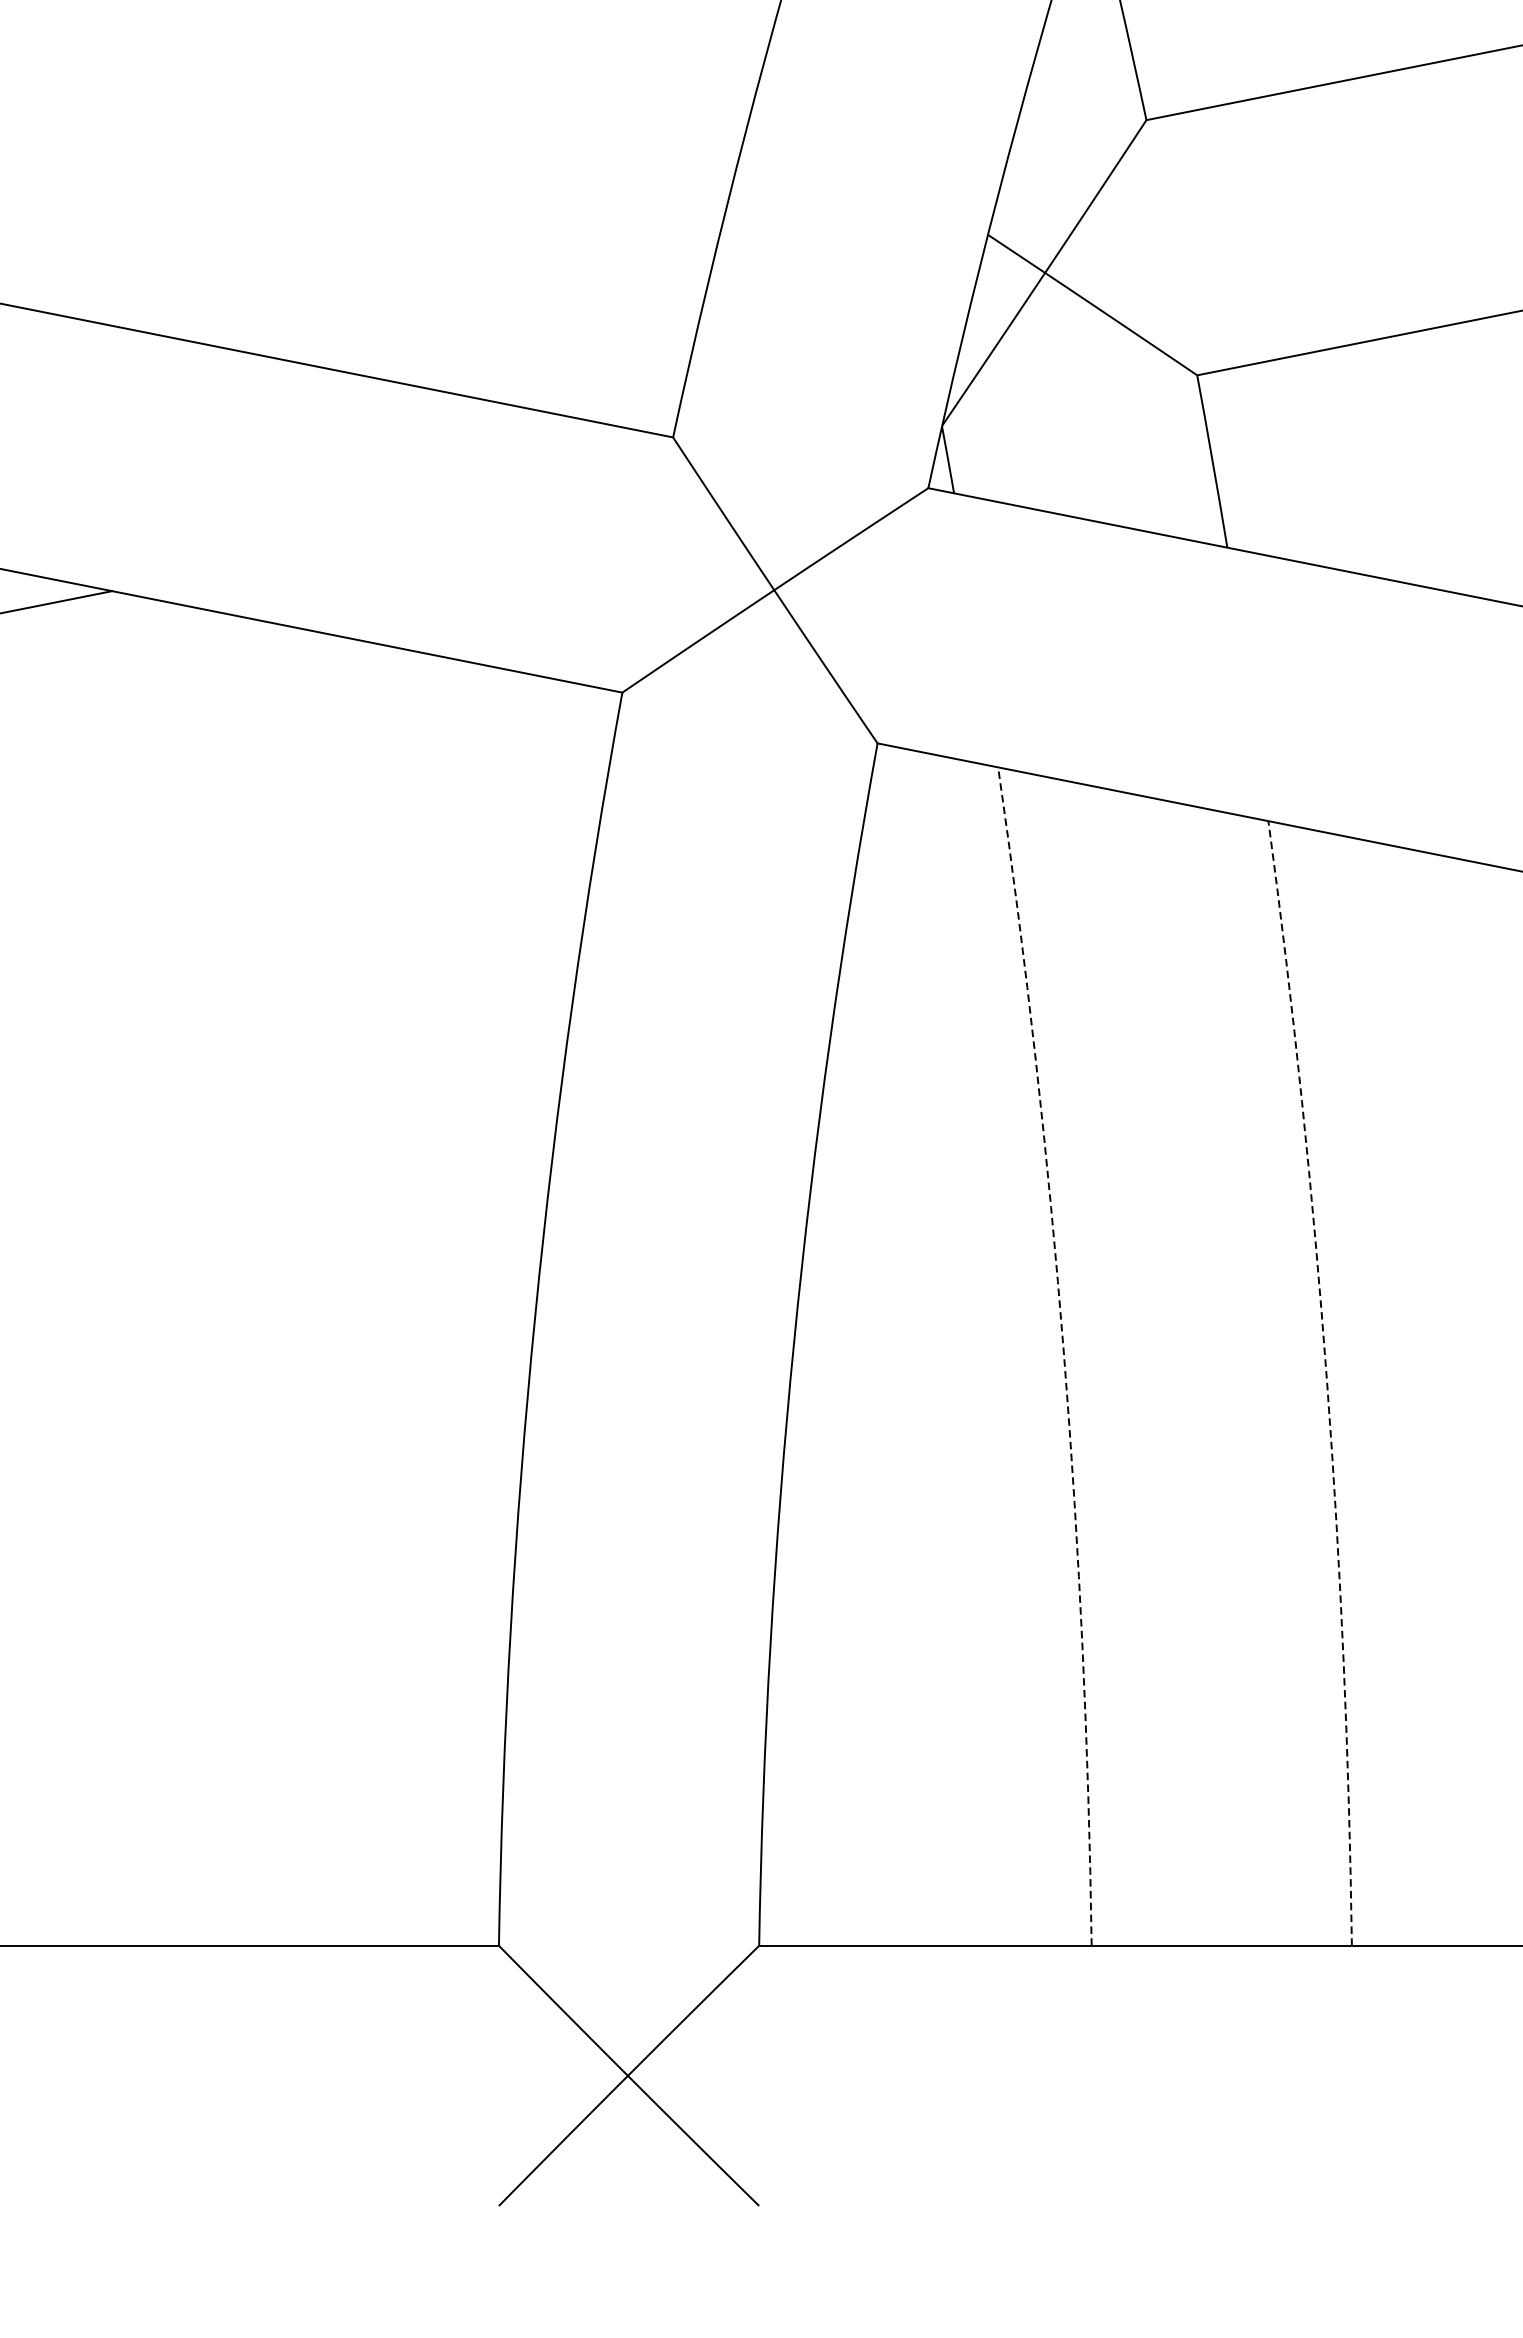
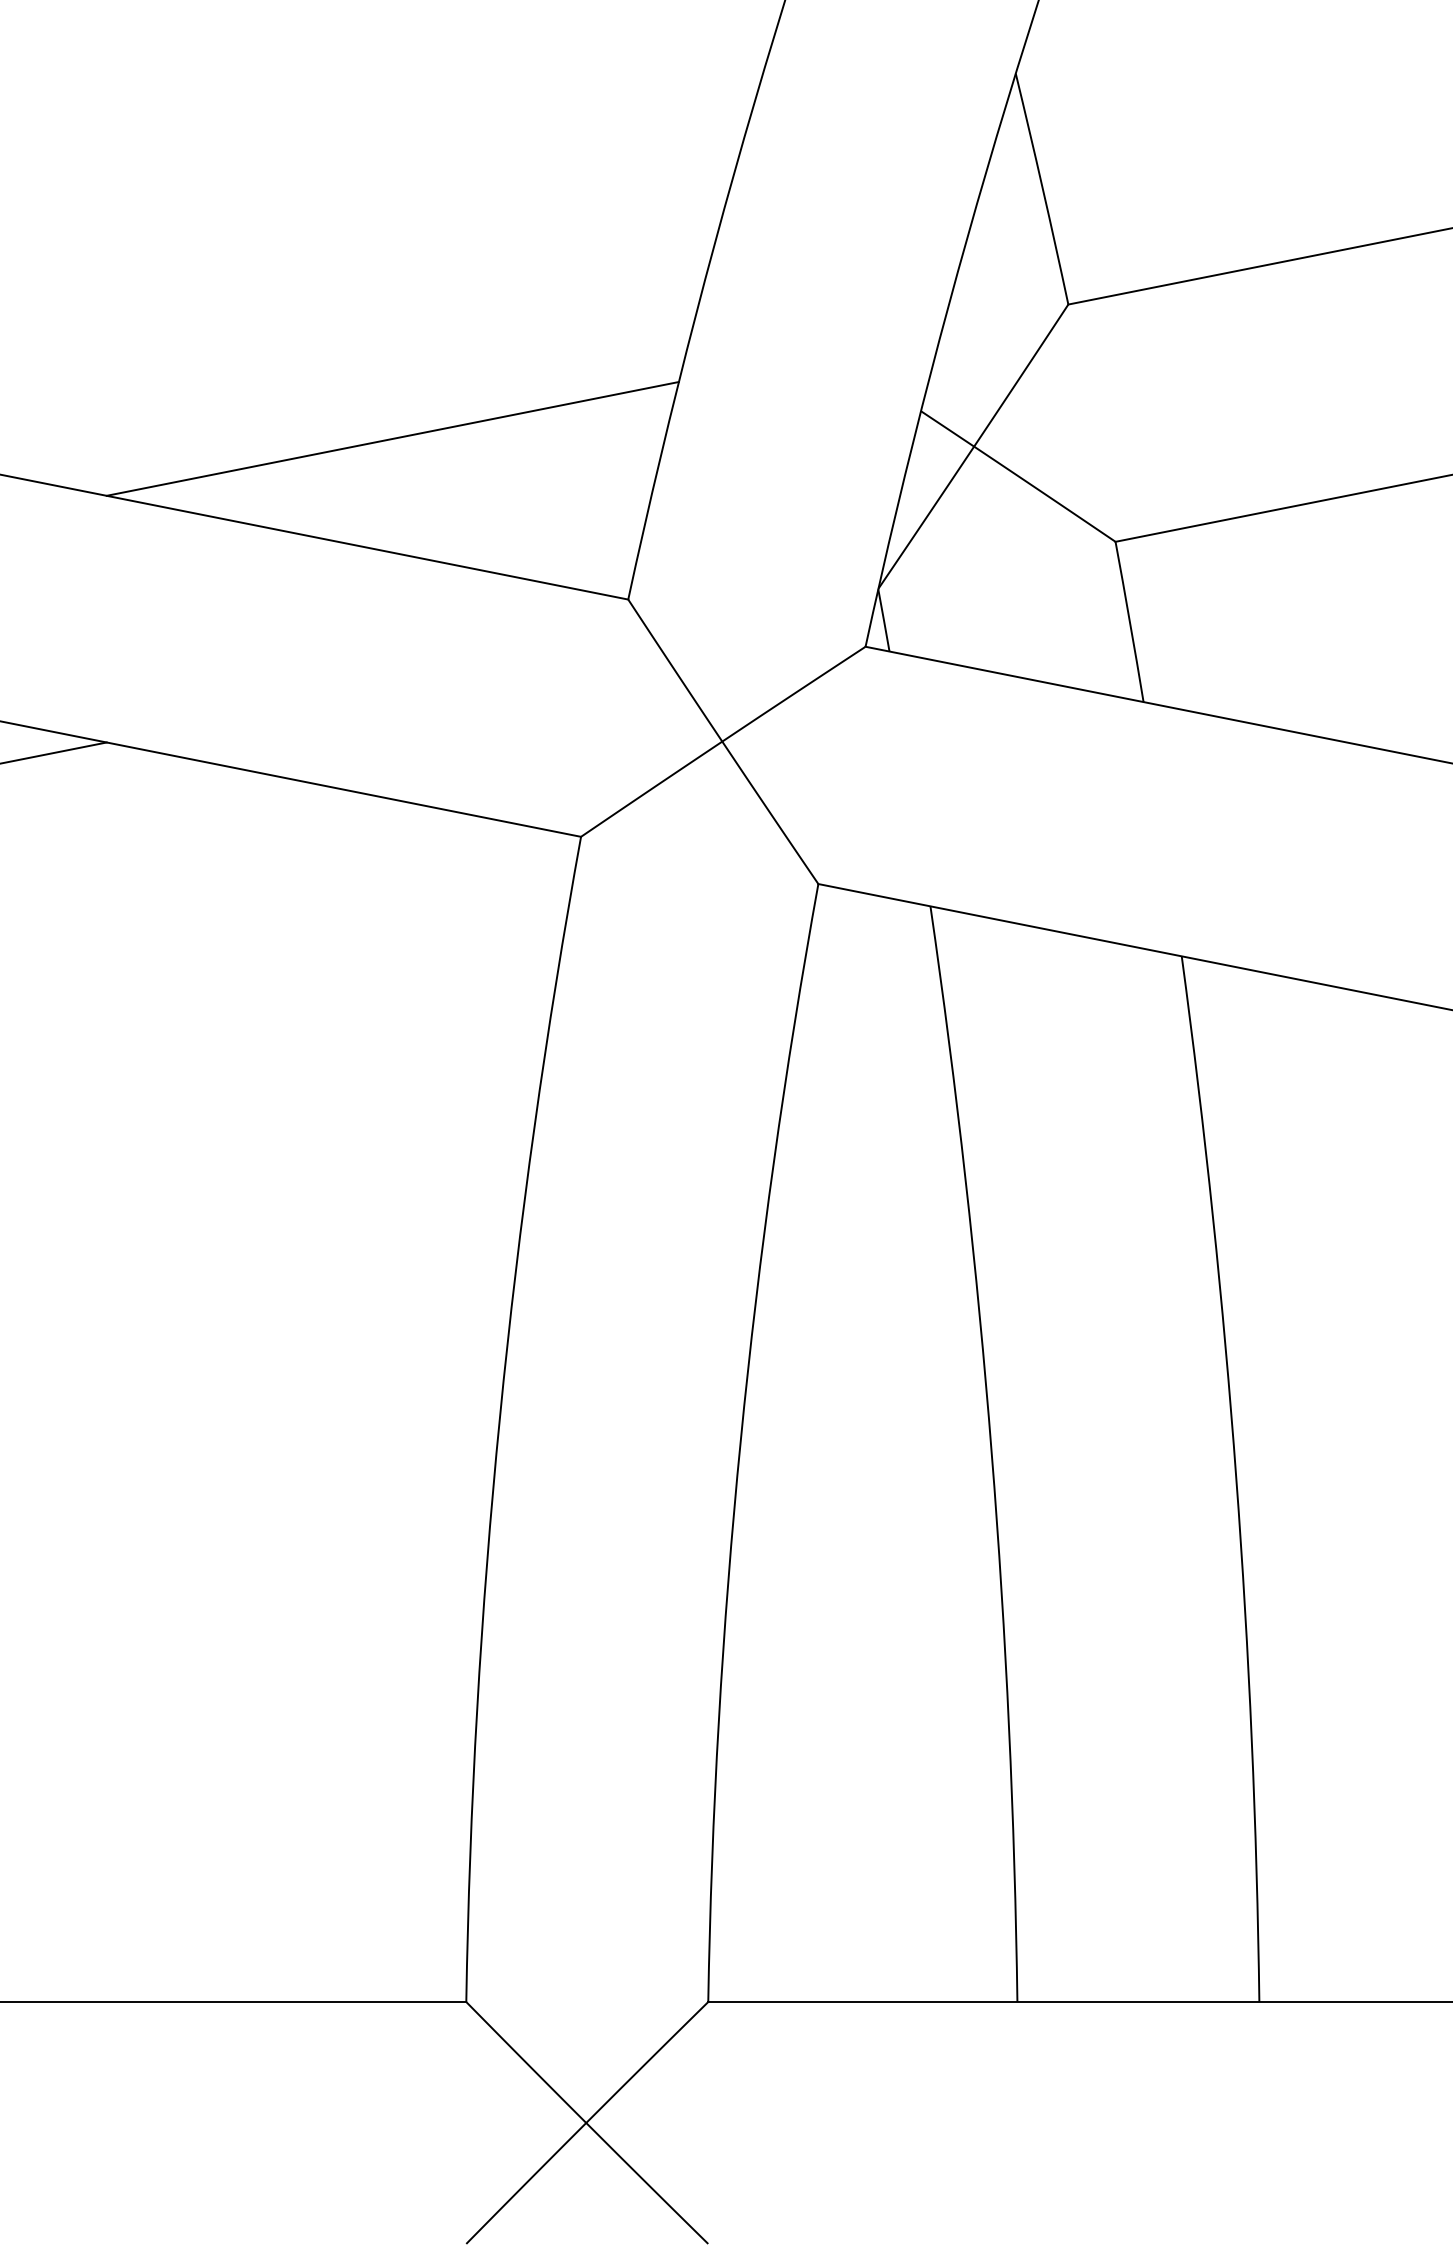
line: (419, 264) -> (392, 438), added
arc: (1063, 1354) -> (991, 1452), dashed -> solid
arc: (1327, 1382) -> (1236, 1478), dashed -> solid

